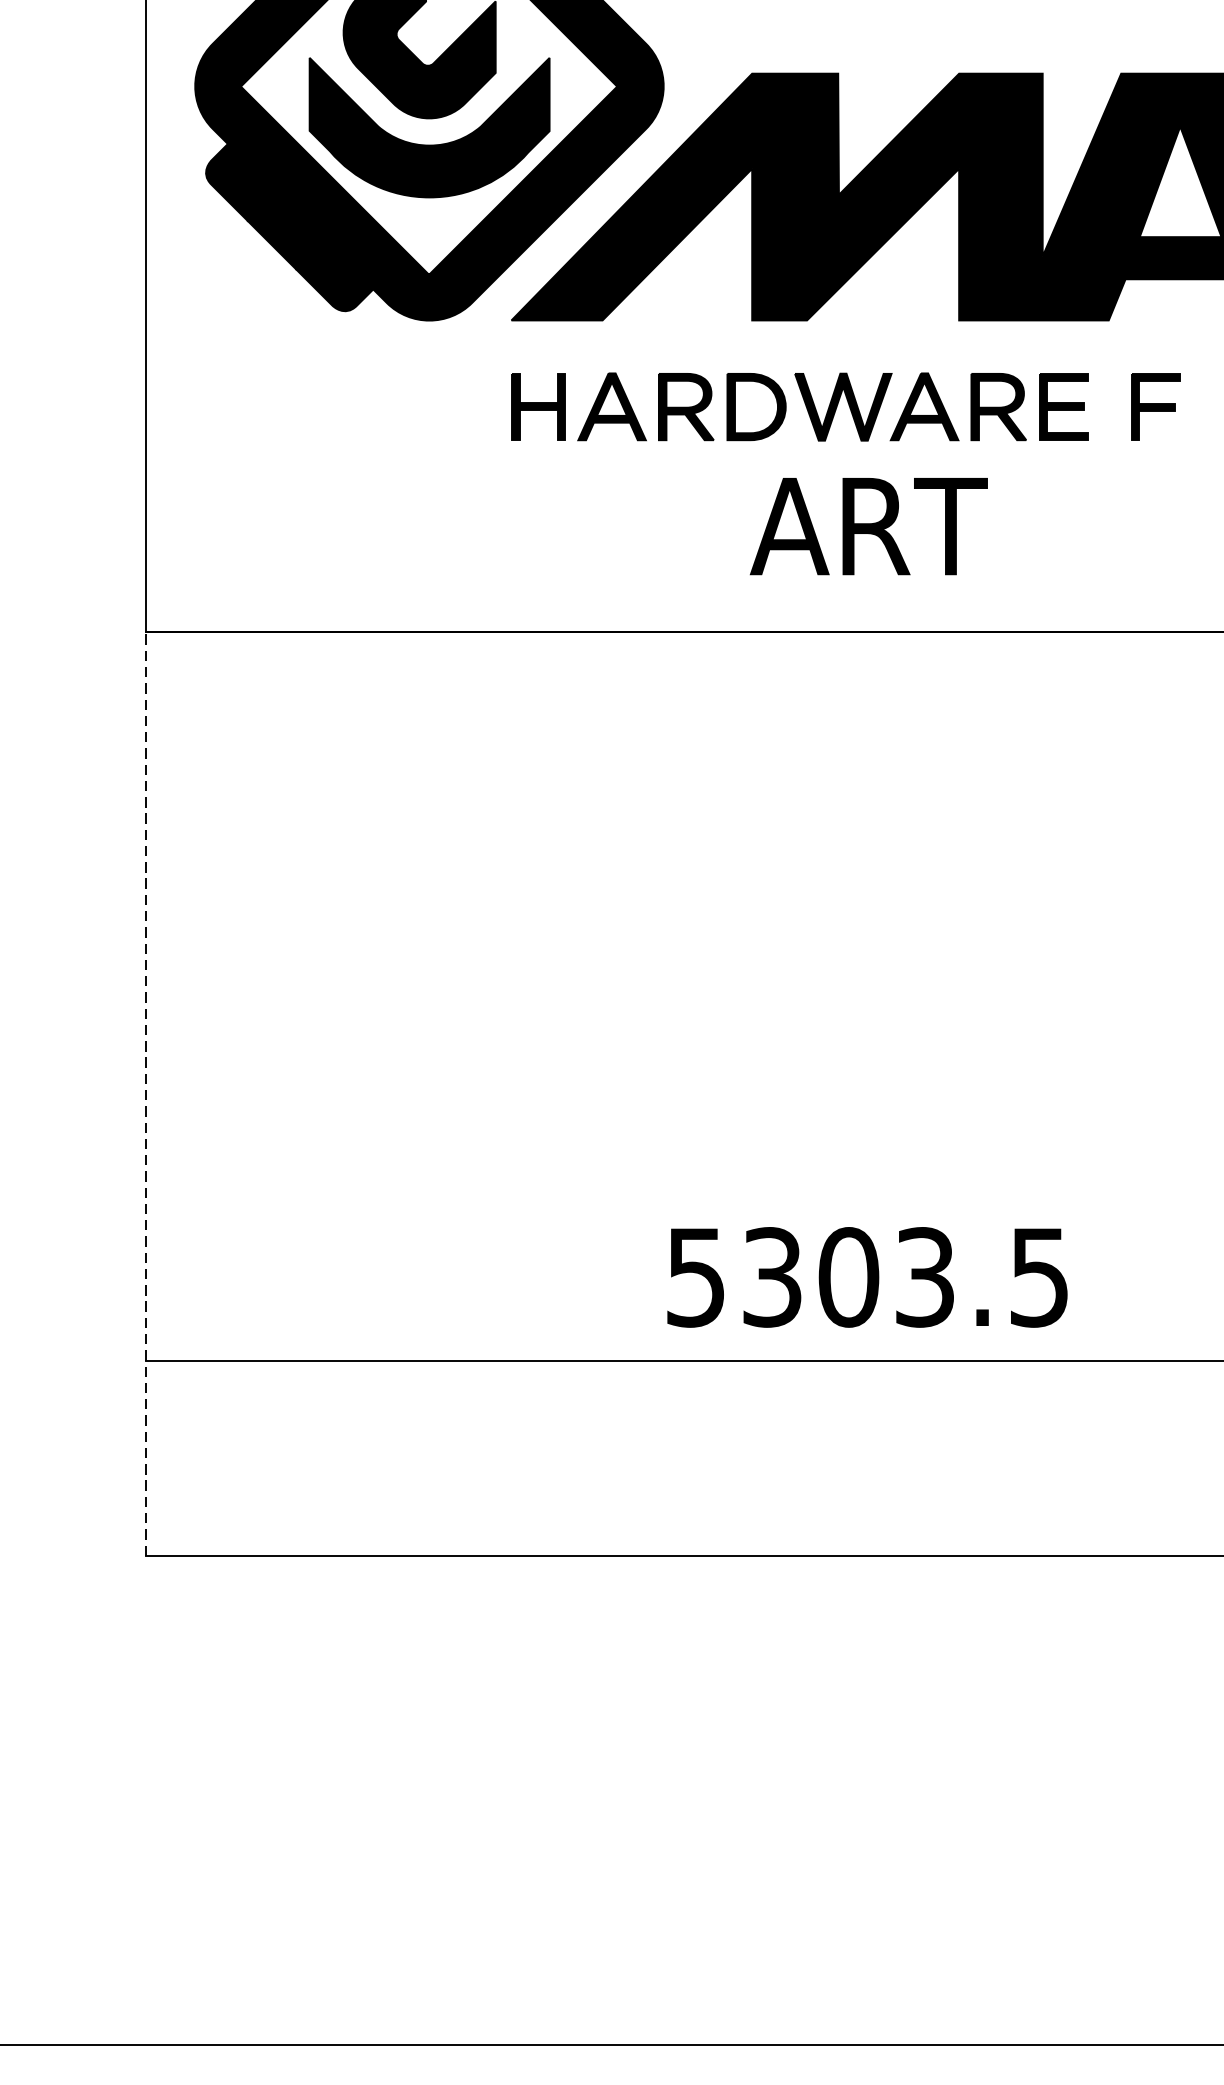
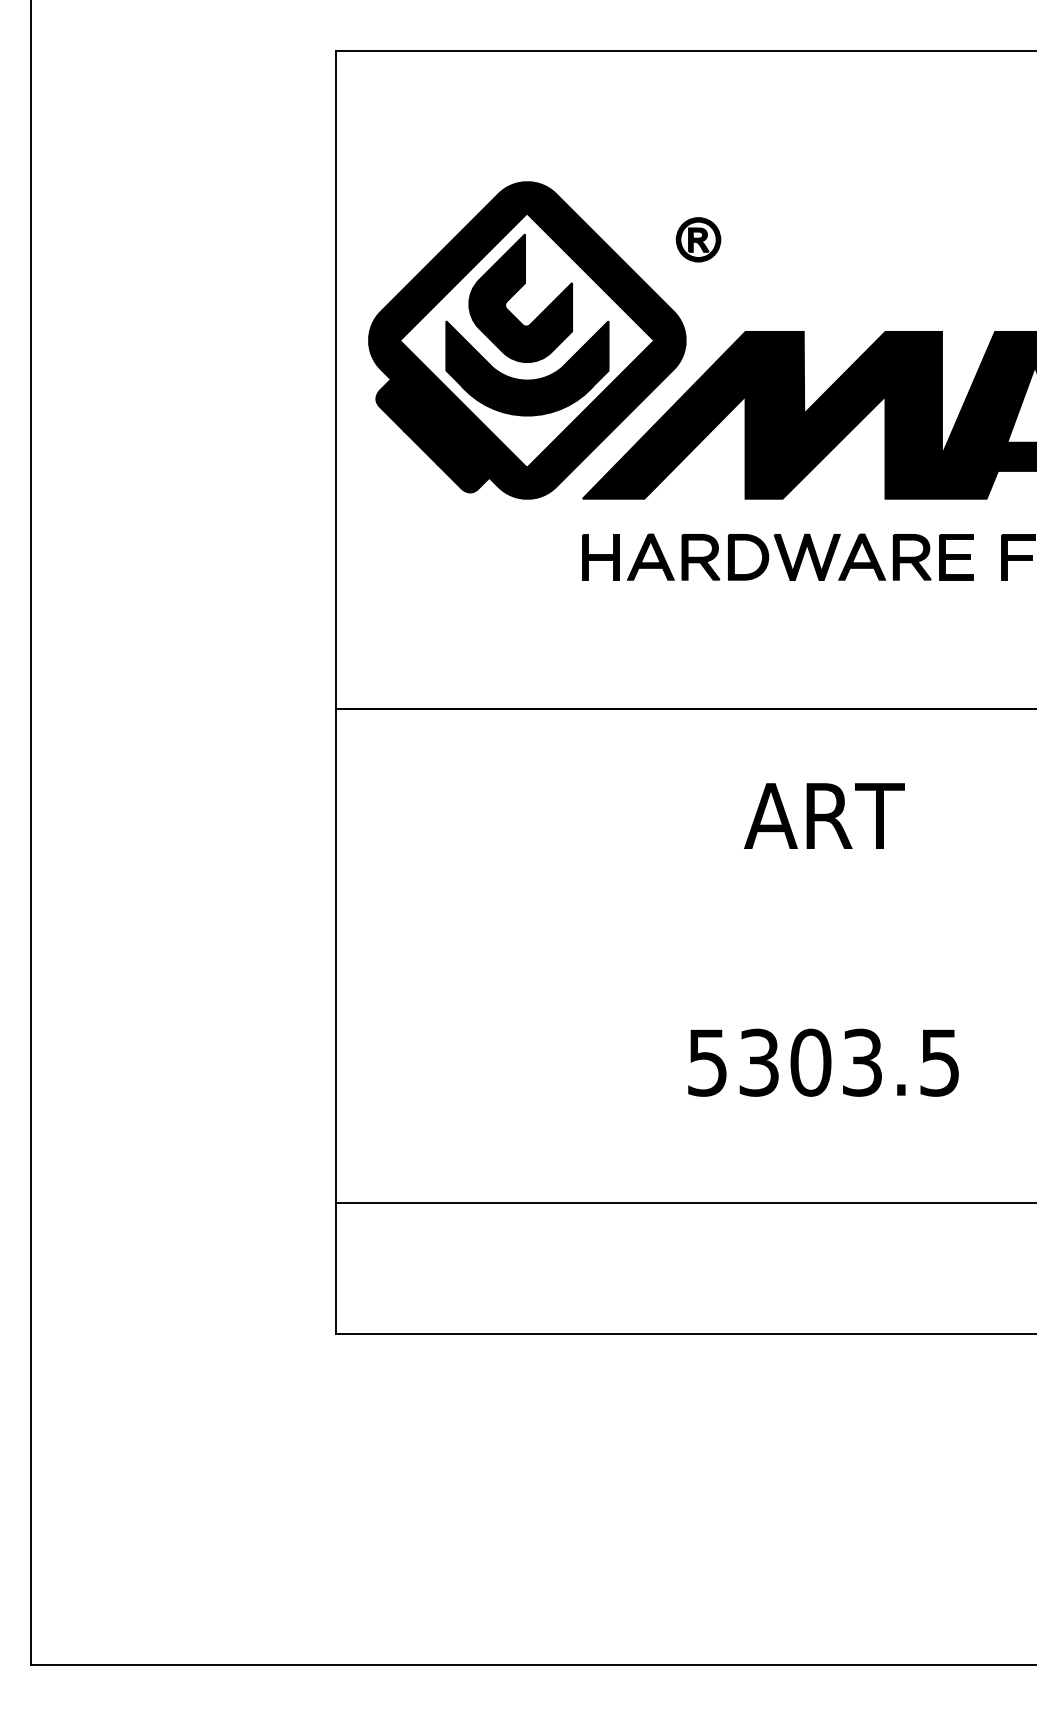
text: (868, 525) -> (824, 815), moved
line: (145, 1093) -> (335, 1021), dashed -> solid
text: (867, 1276) -> (823, 1062), moved

